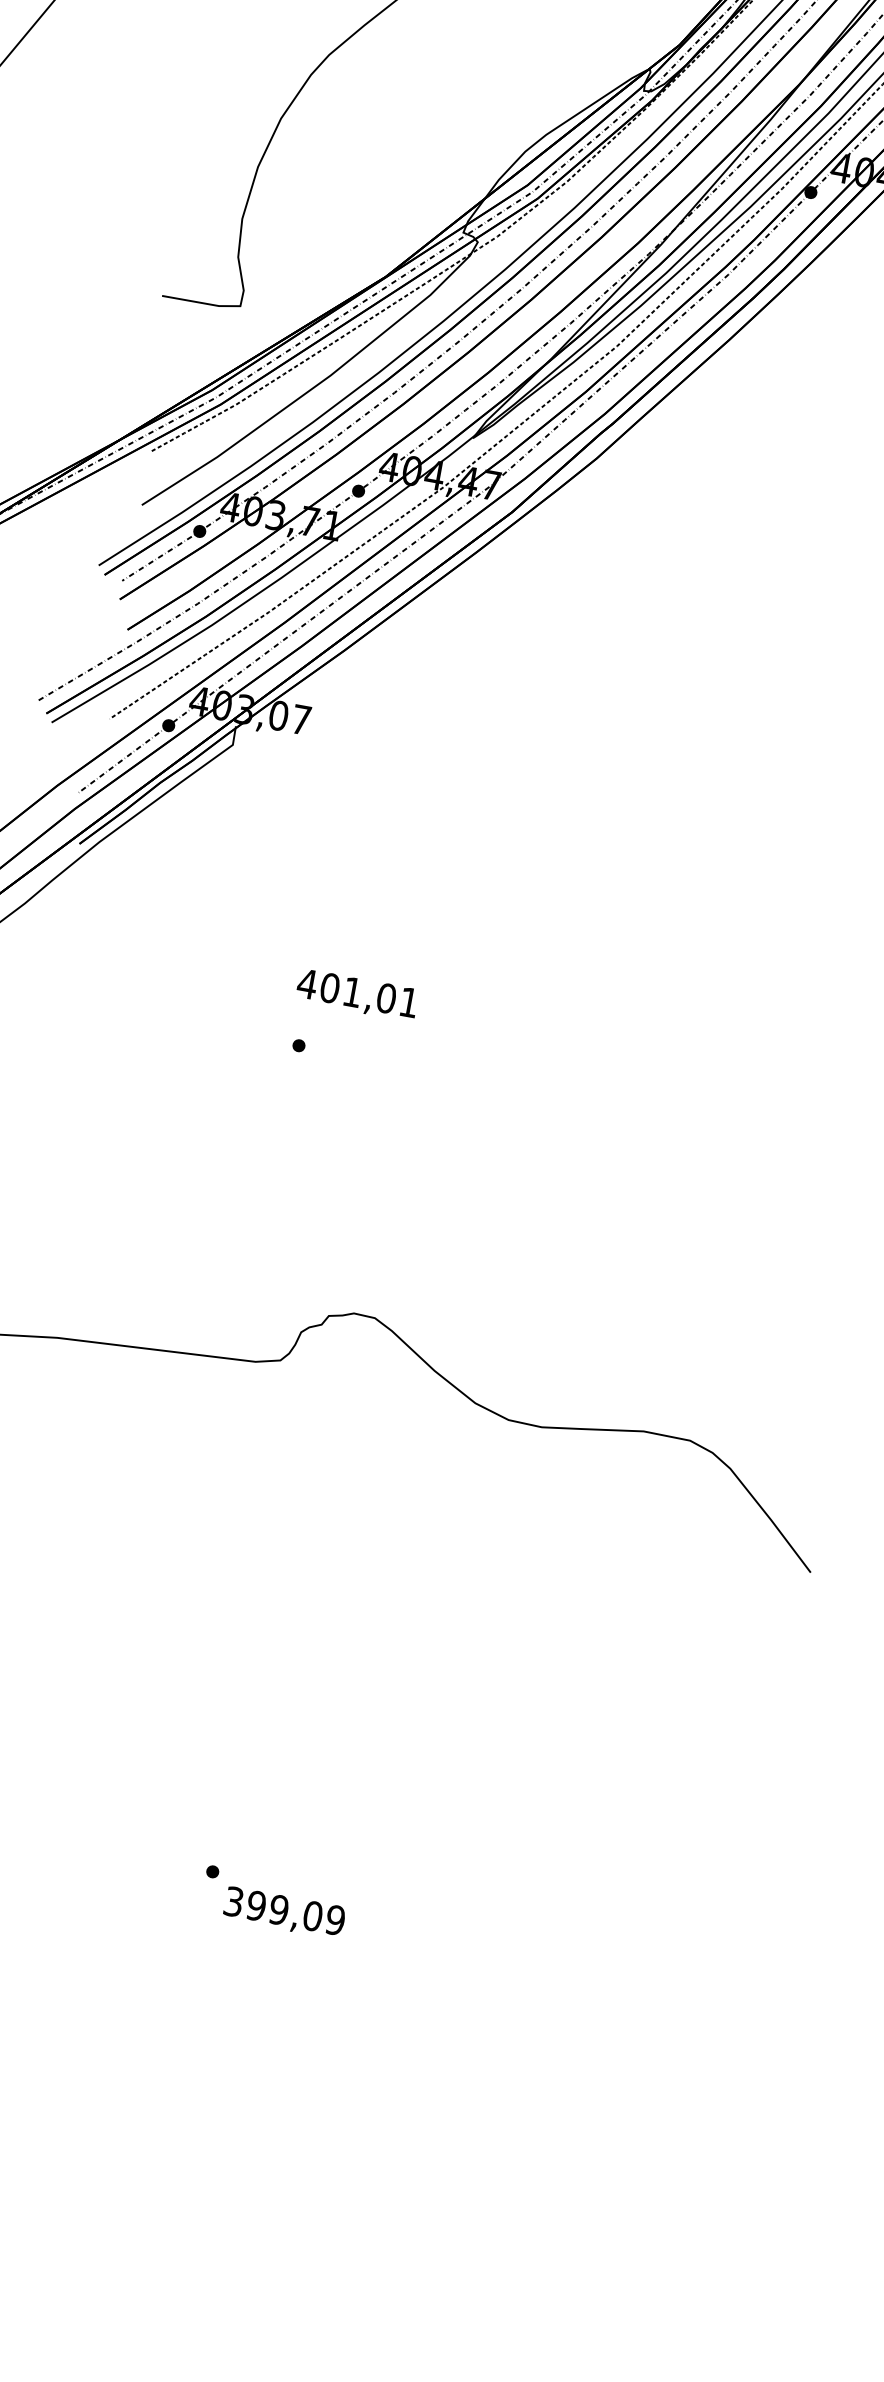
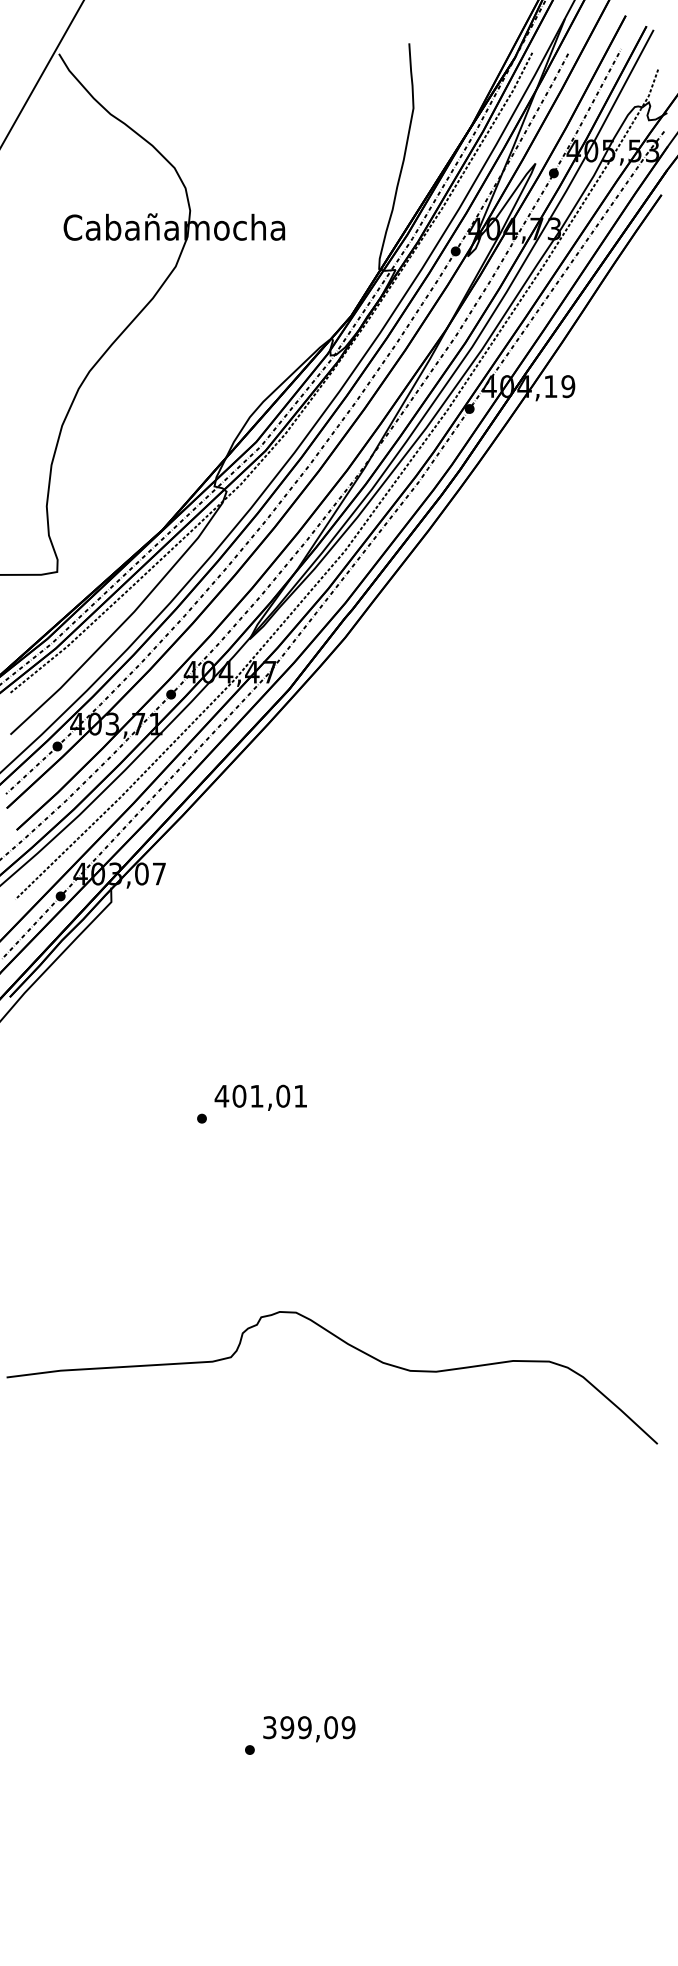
text: (356, 994) -> (260, 1097), moved
text: (284, 1913) -> (309, 1729), moved

